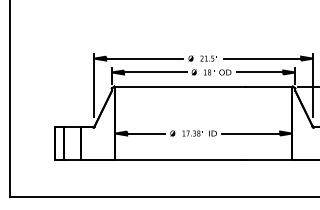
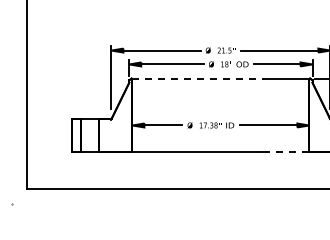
line: (181, 86) -> (198, 78), solid -> dashed
line: (269, 160) -> (286, 152), solid -> dashed

